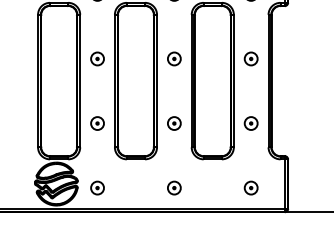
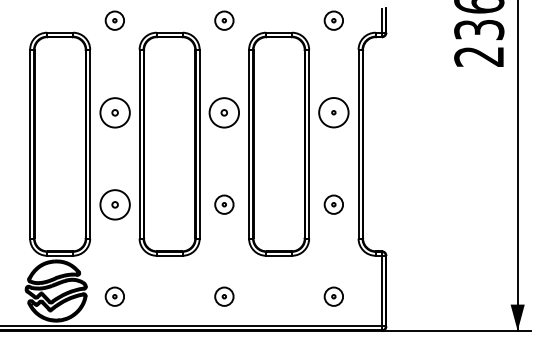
part: (97, 58) -> (114, 112), size x1.6
part: (174, 58) -> (224, 112), size x1.6
circle: (250, 58) -> (333, 112), size x1.6
part: (97, 123) -> (114, 204), size x1.6

